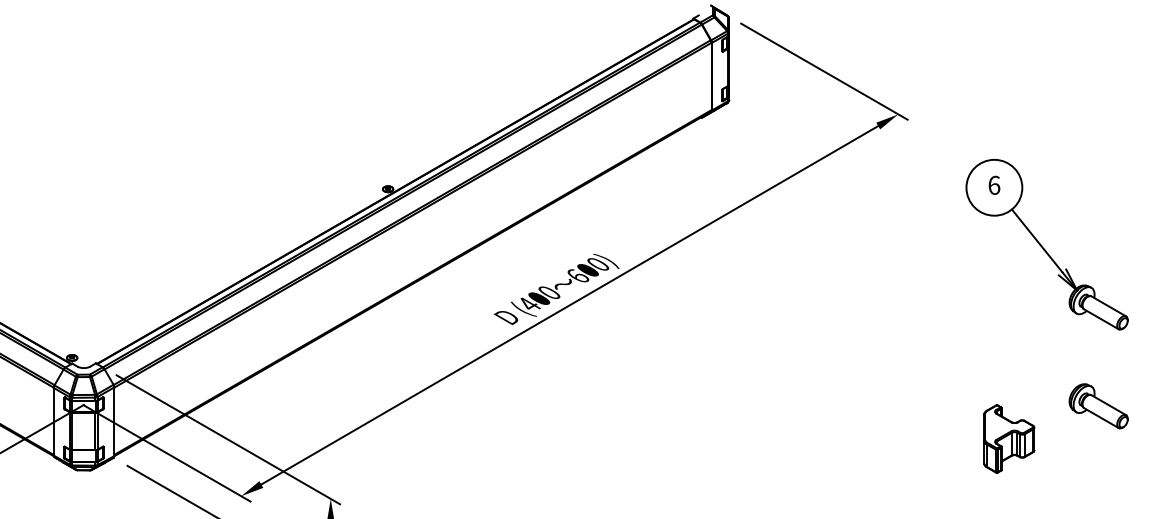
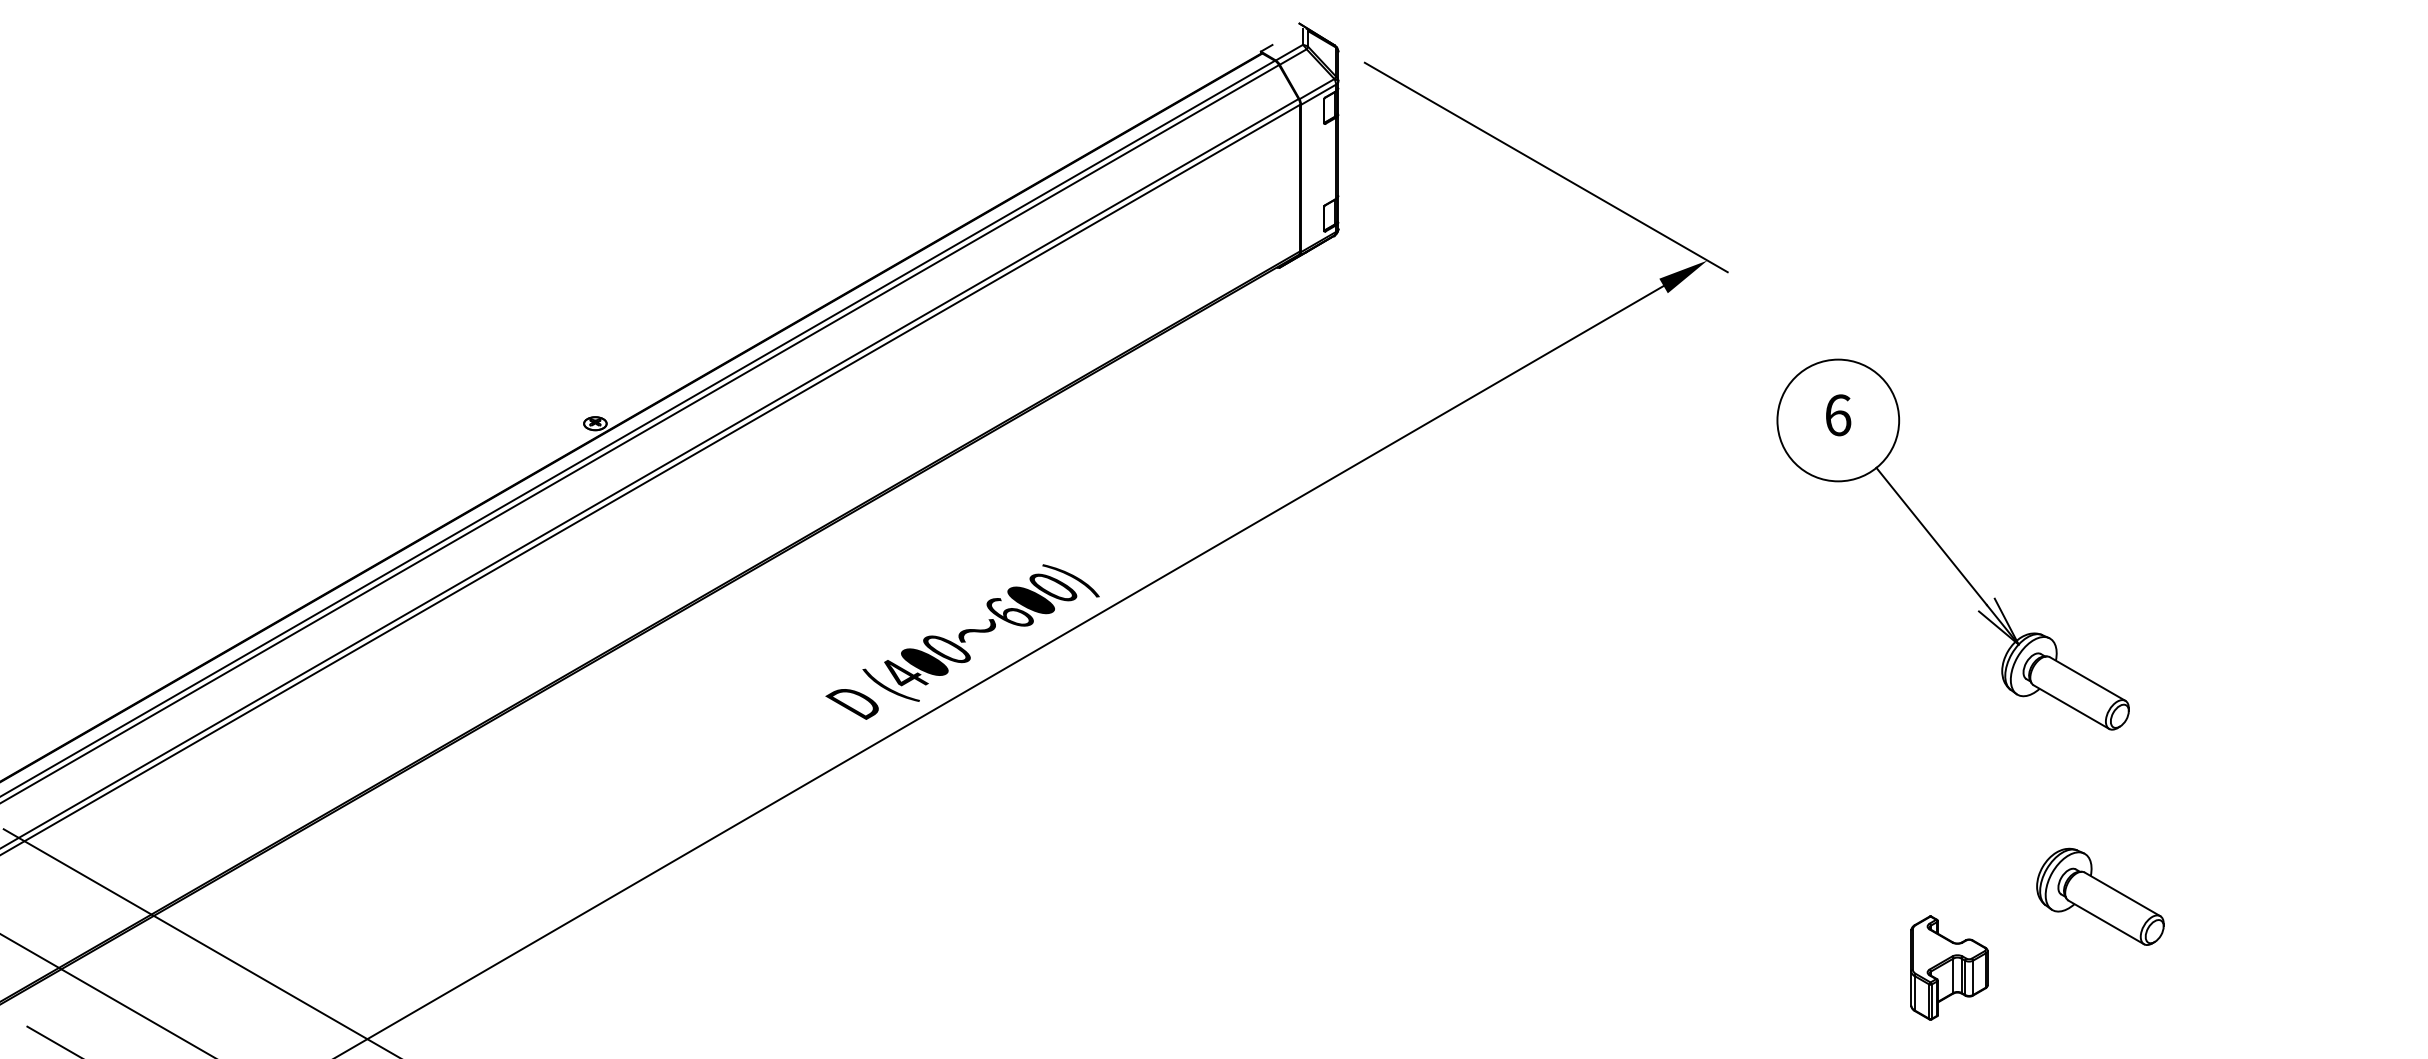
part: (1046, 244) -> (1951, 544), moved
part: (1098, 406) -> (2100, 897), moved
part: (1009, 438) -> (1949, 966), size x0.7

